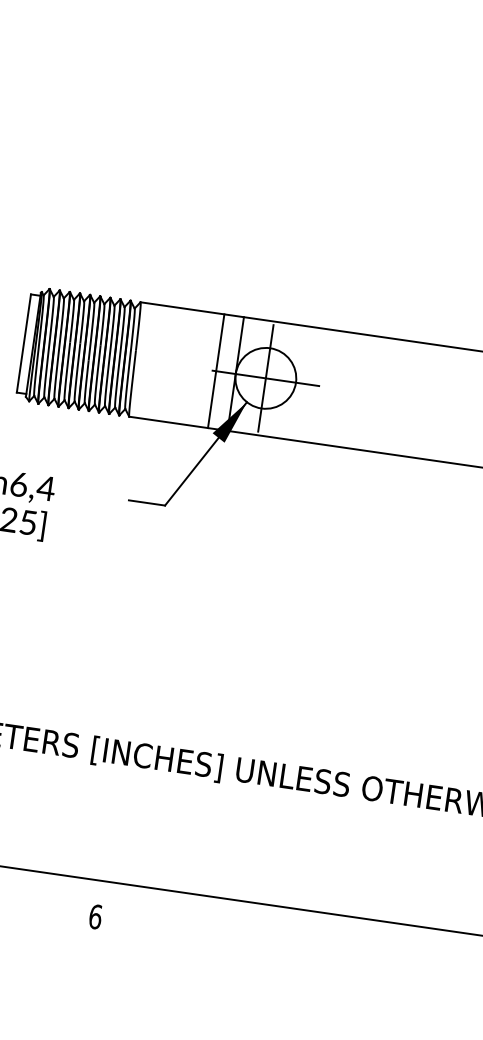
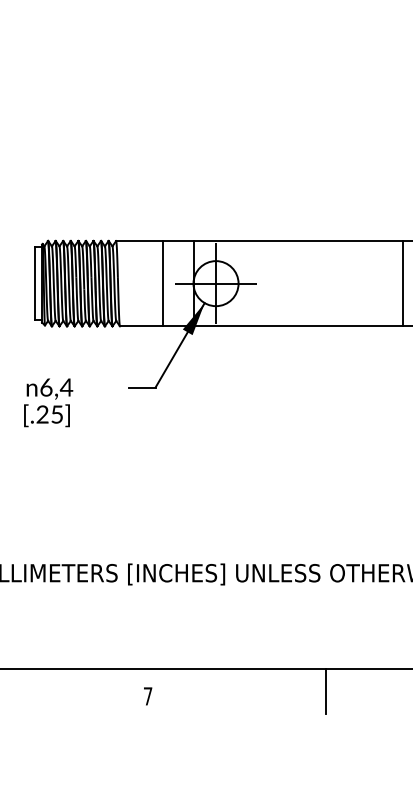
line: (215, 370) -> (162, 283), moved
text: (94, 916) -> (147, 696), 6 -> 7
line: (333, 944) -> (325, 691), added

